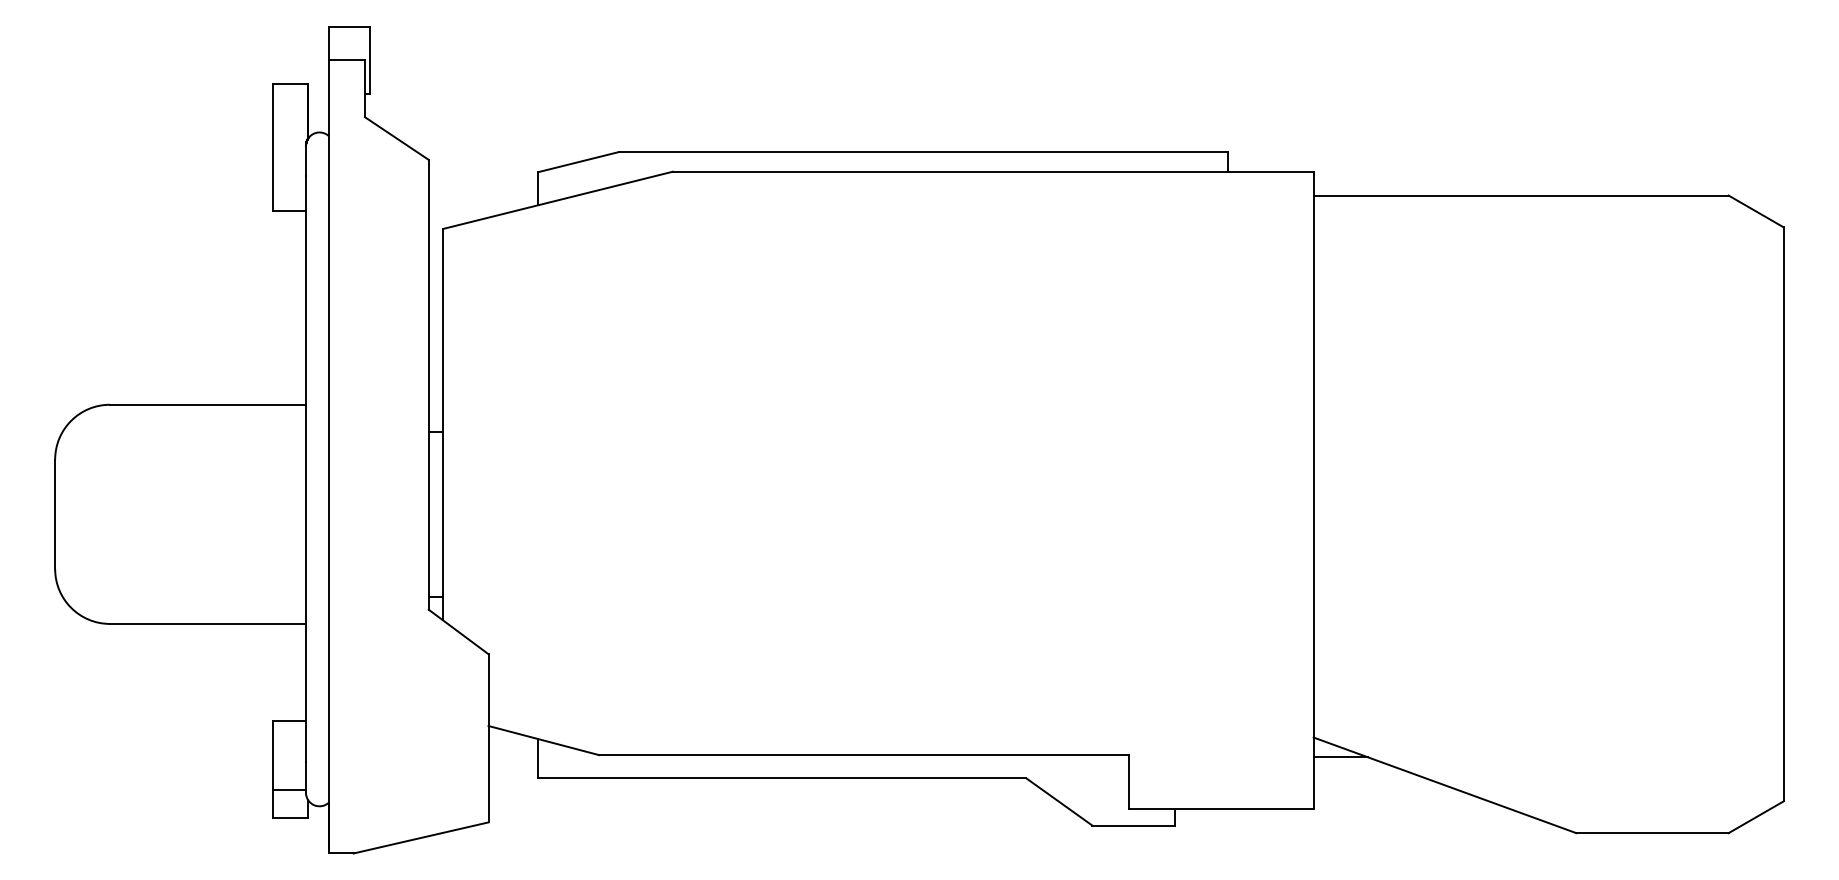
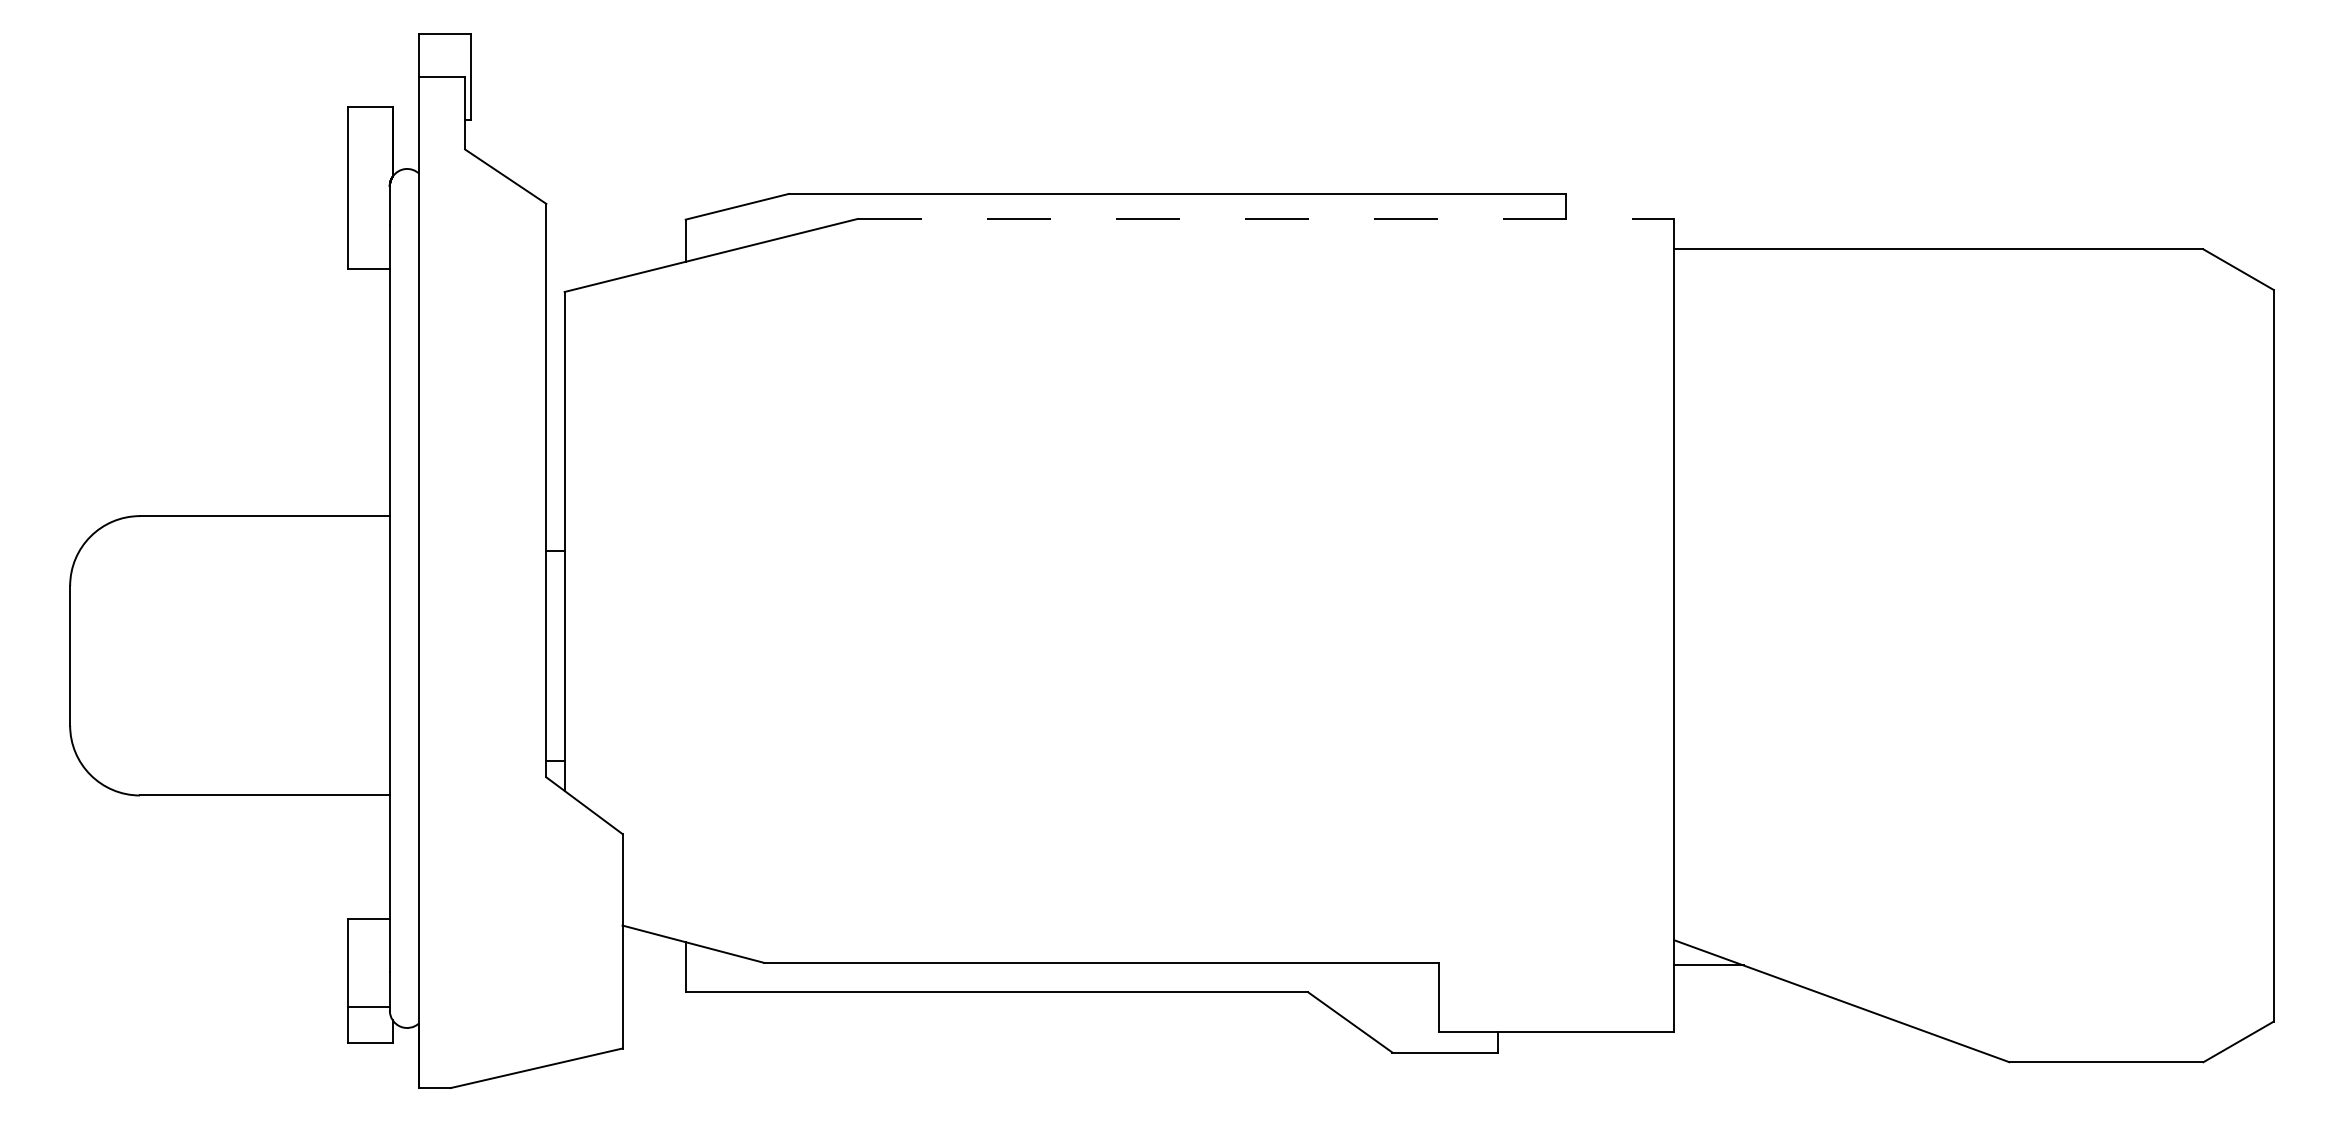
line: (993, 171) -> (1266, 218), solid -> dashed

